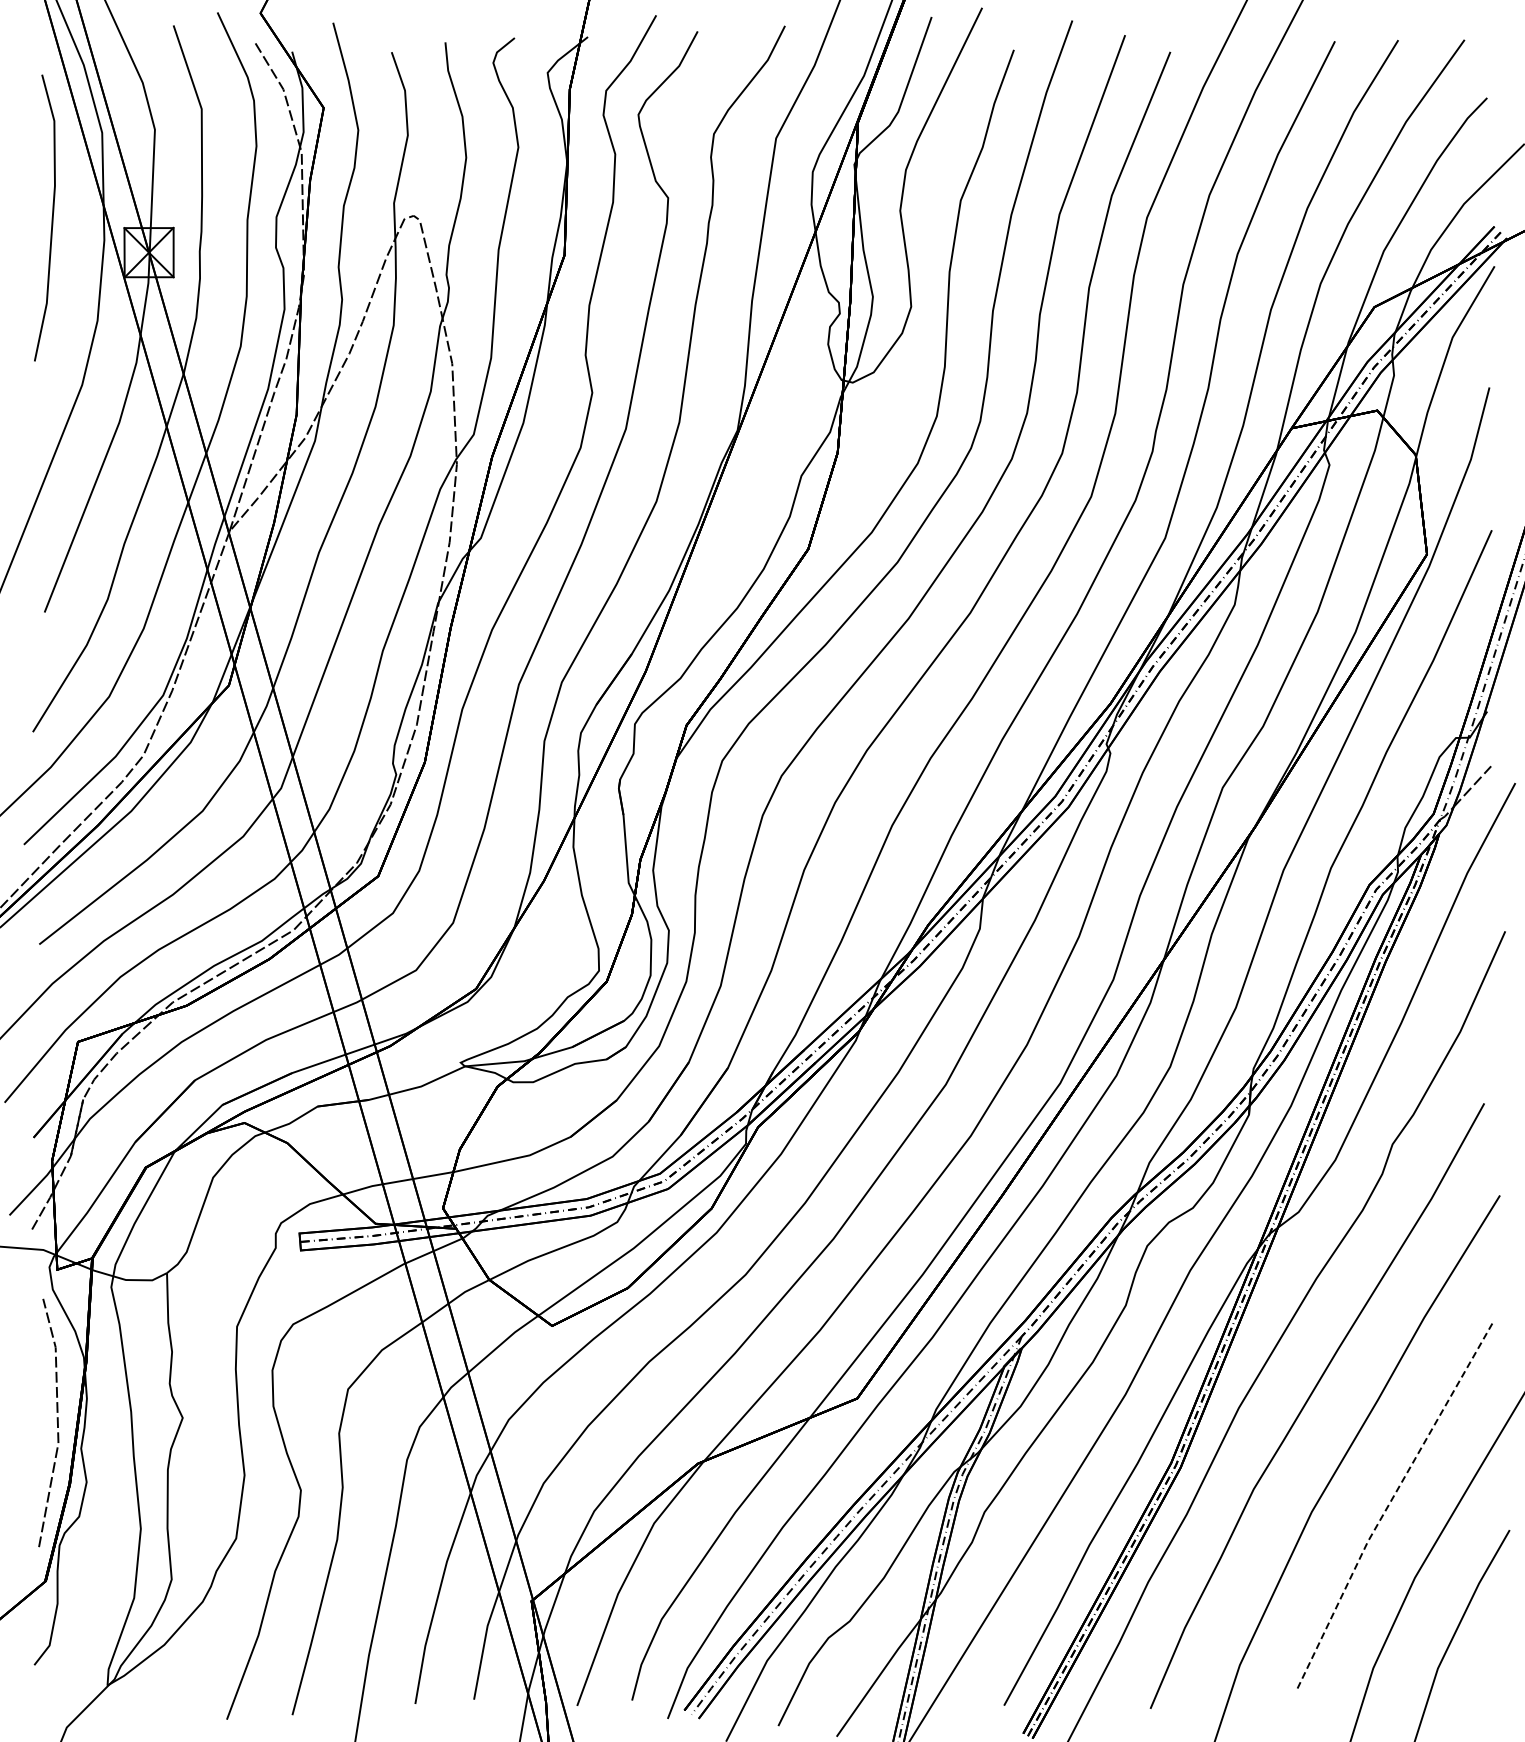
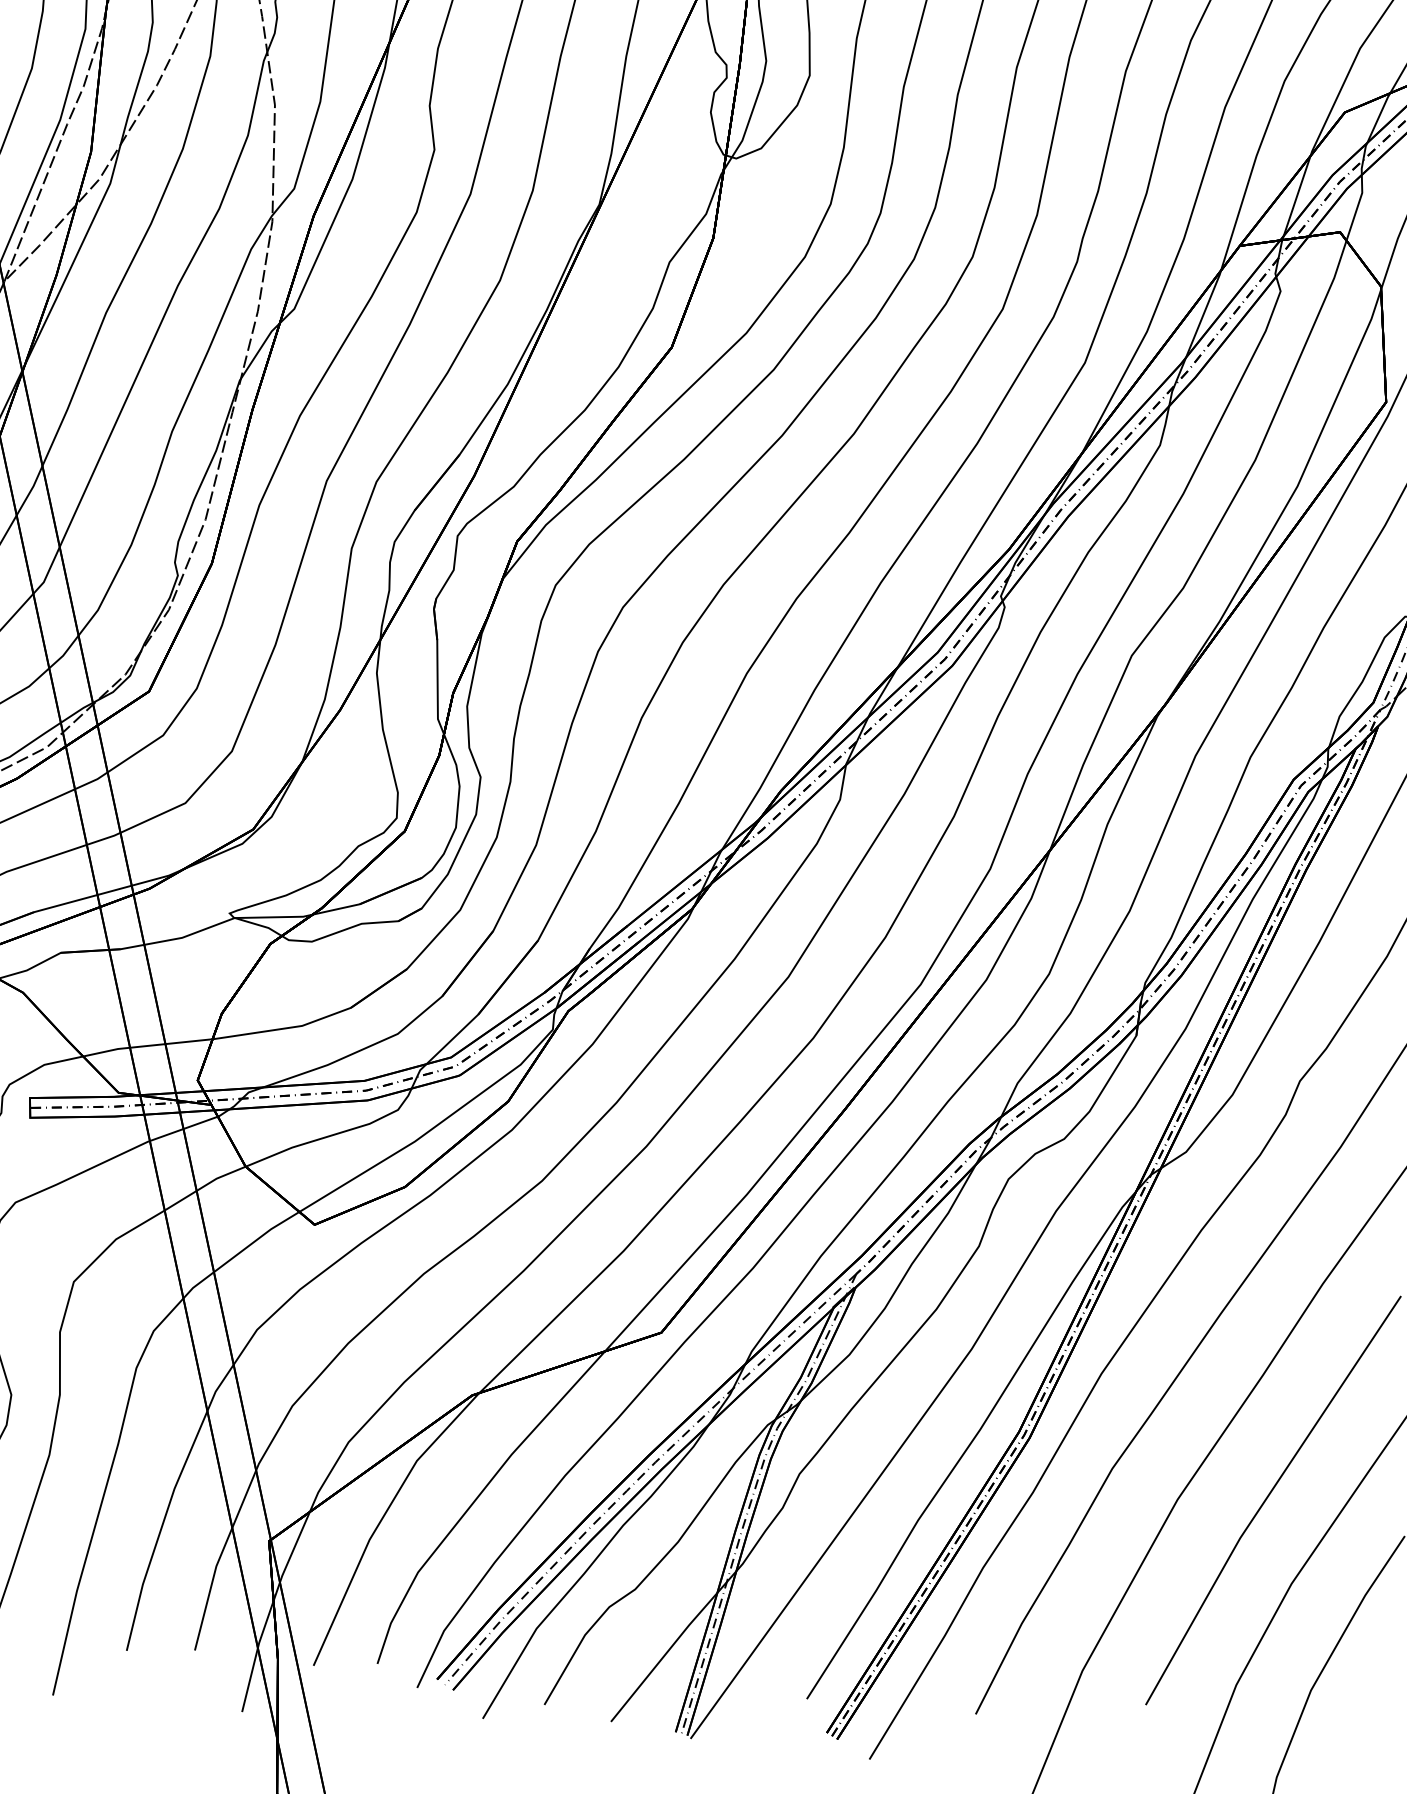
line: (1388, 1505) -> (1266, 1498), dashed -> solid

